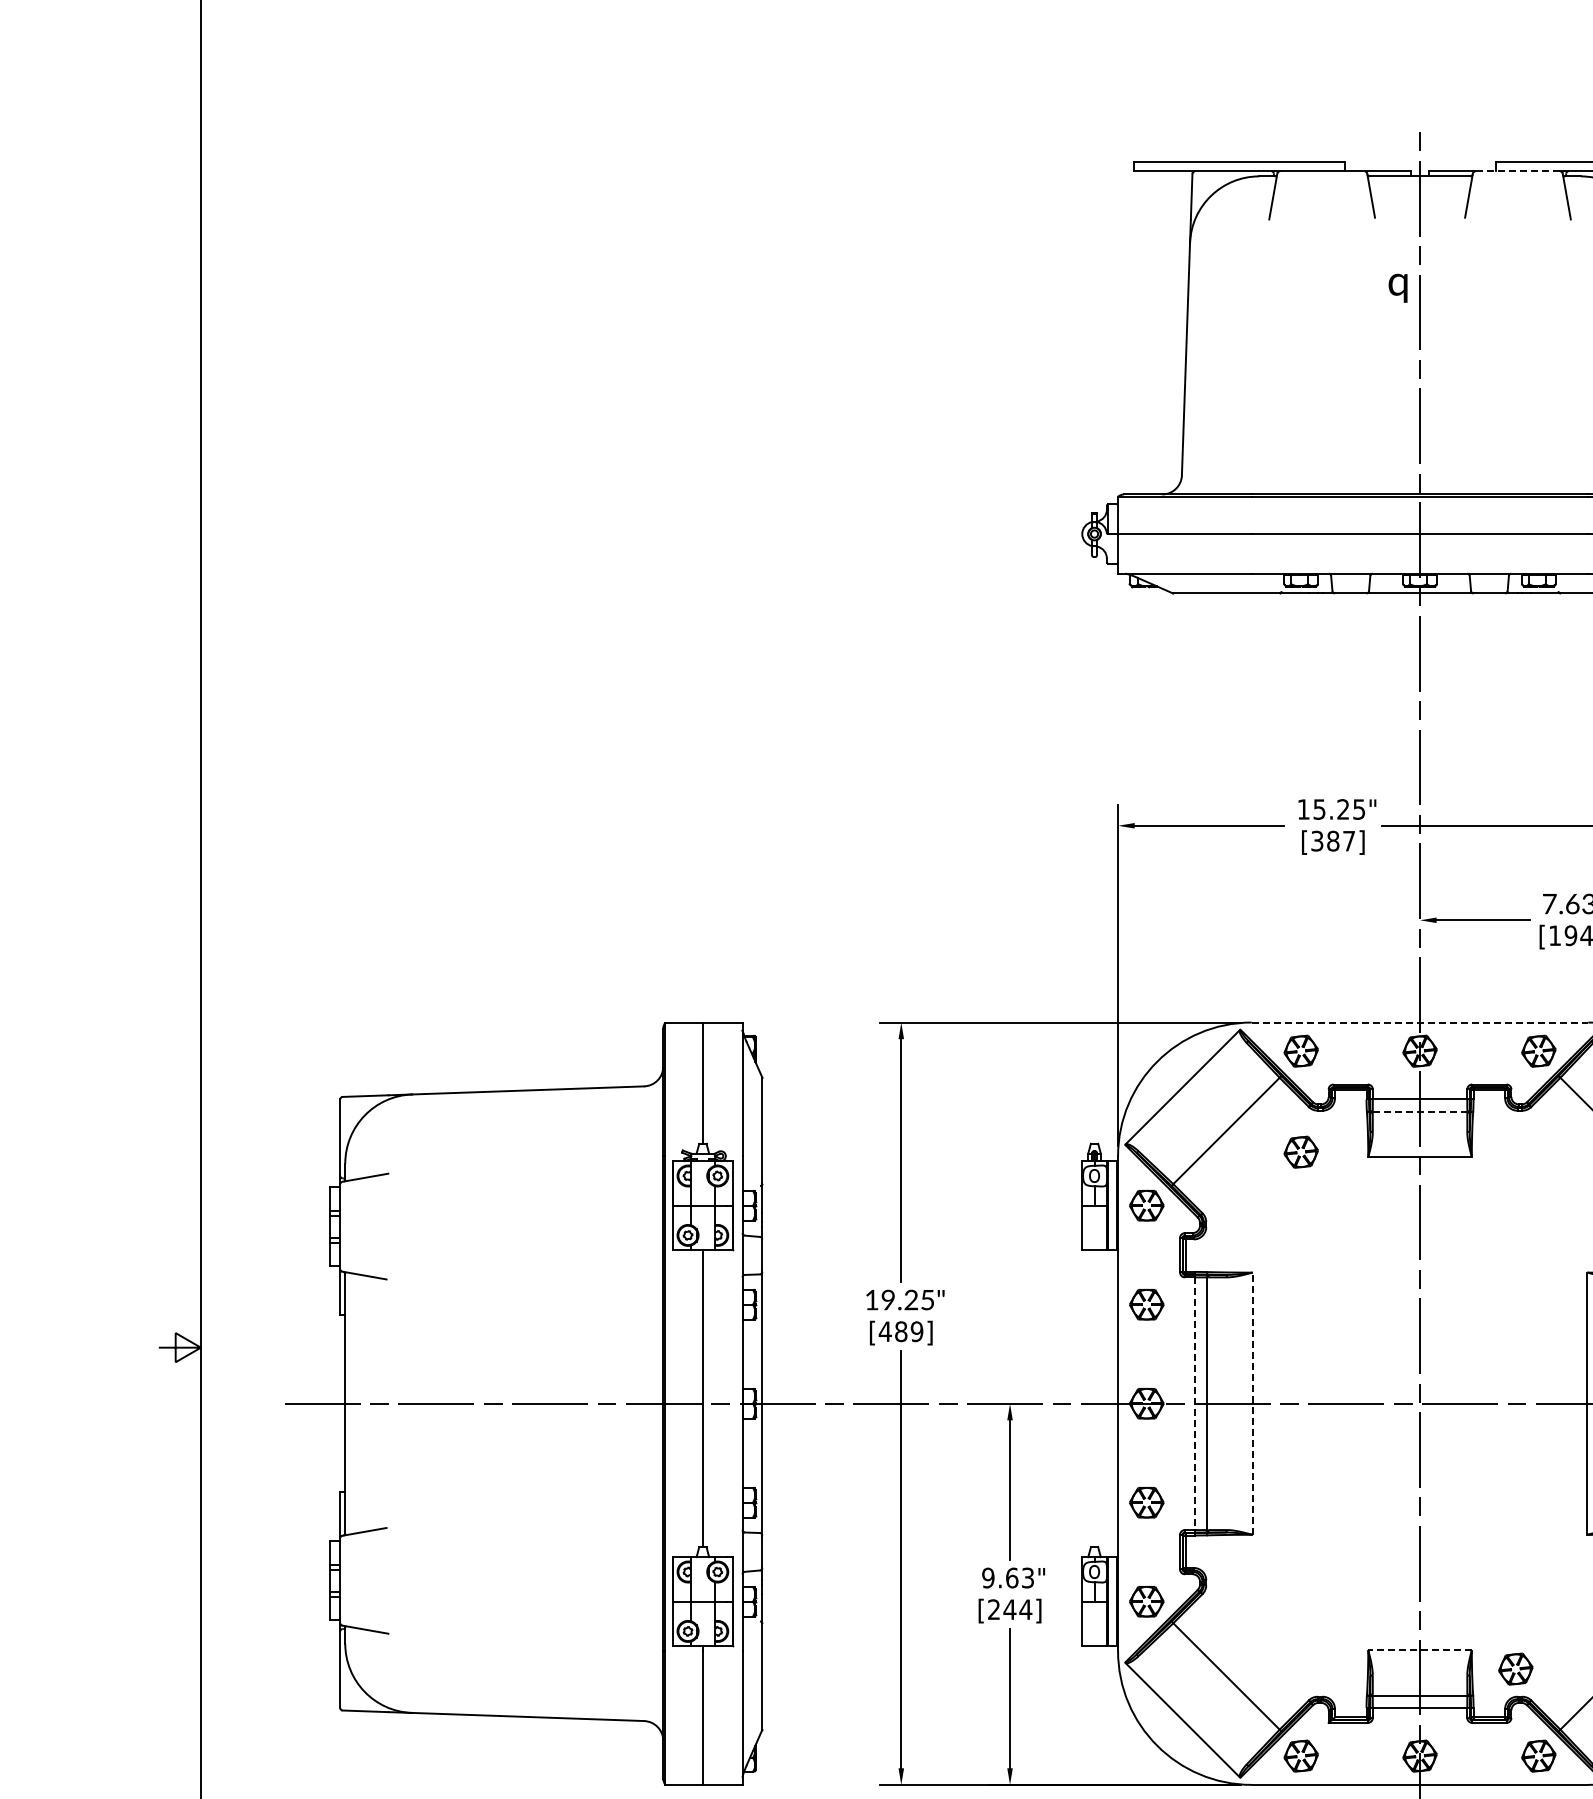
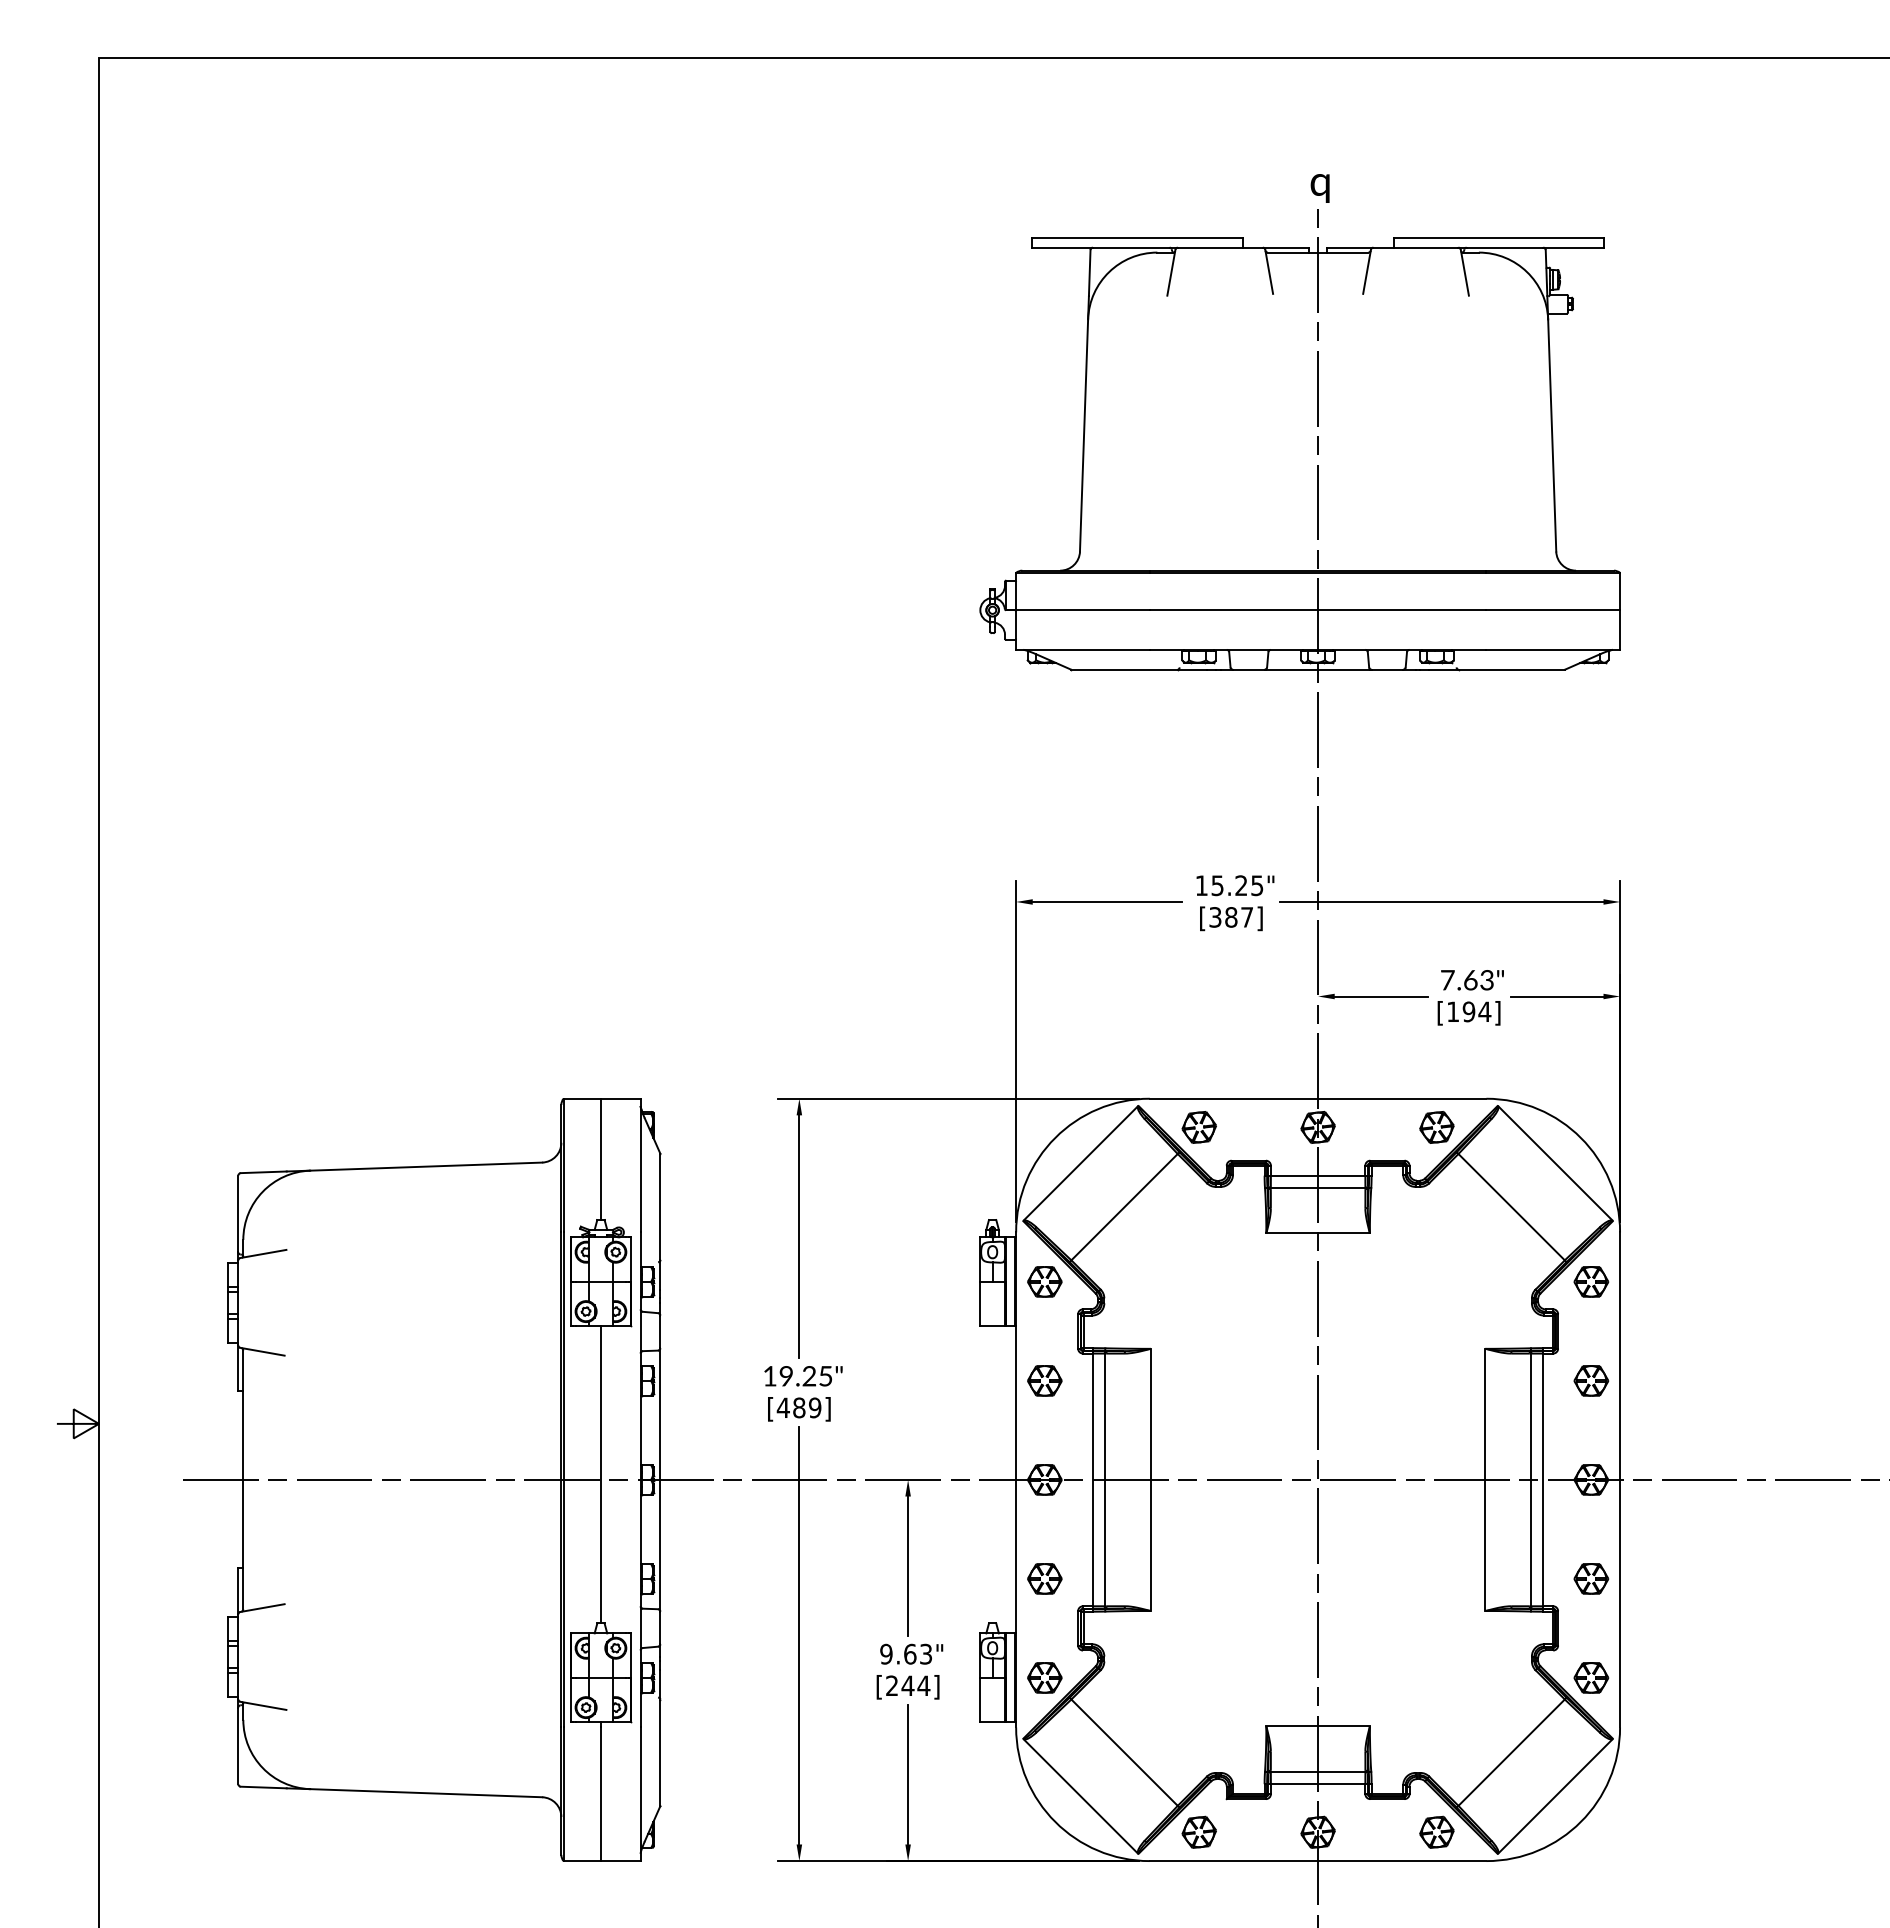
line: (1517, 171) -> (1415, 247), dashed -> solid
text: (1397, 288) -> (1319, 188), moved
line: (1420, 1022) -> (1318, 1098), dashed -> solid
line: (1420, 1111) -> (1318, 1187), dashed -> solid
part: (1300, 1152) -> (1198, 1228), removed
line: (1252, 1403) -> (1150, 1479), dashed -> solid
line: (1195, 1404) -> (1093, 1480), dashed -> solid
line: (1420, 1650) -> (1318, 1726), dashed -> solid
part: (1515, 1668) -> (1413, 1744), removed

